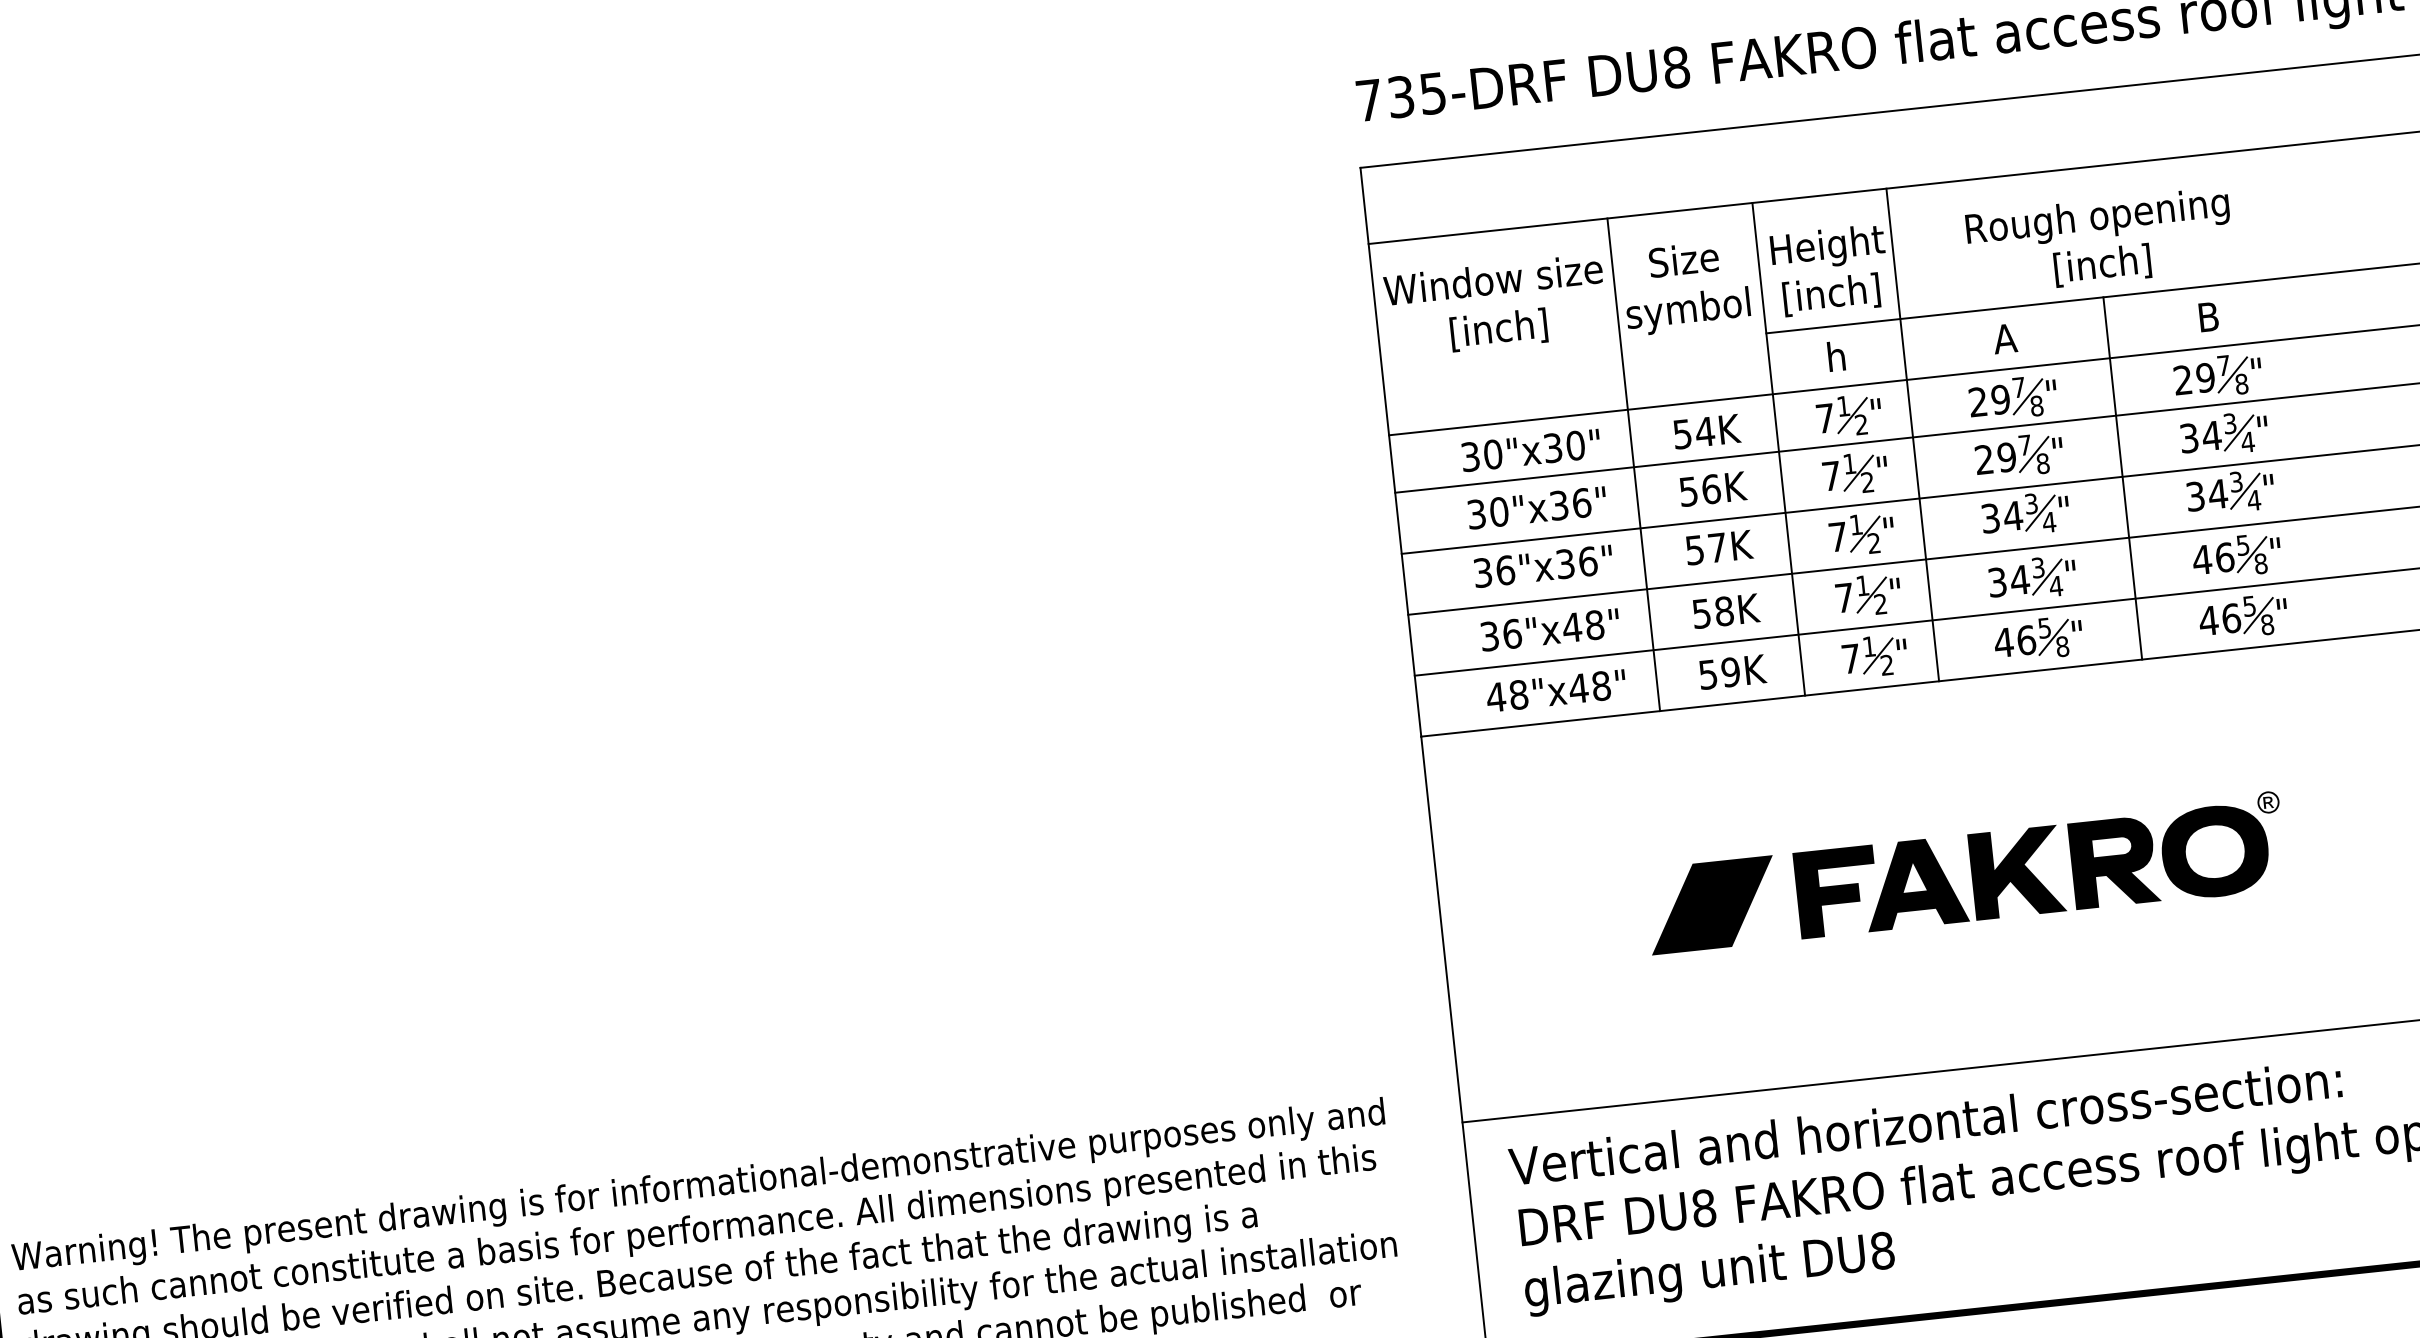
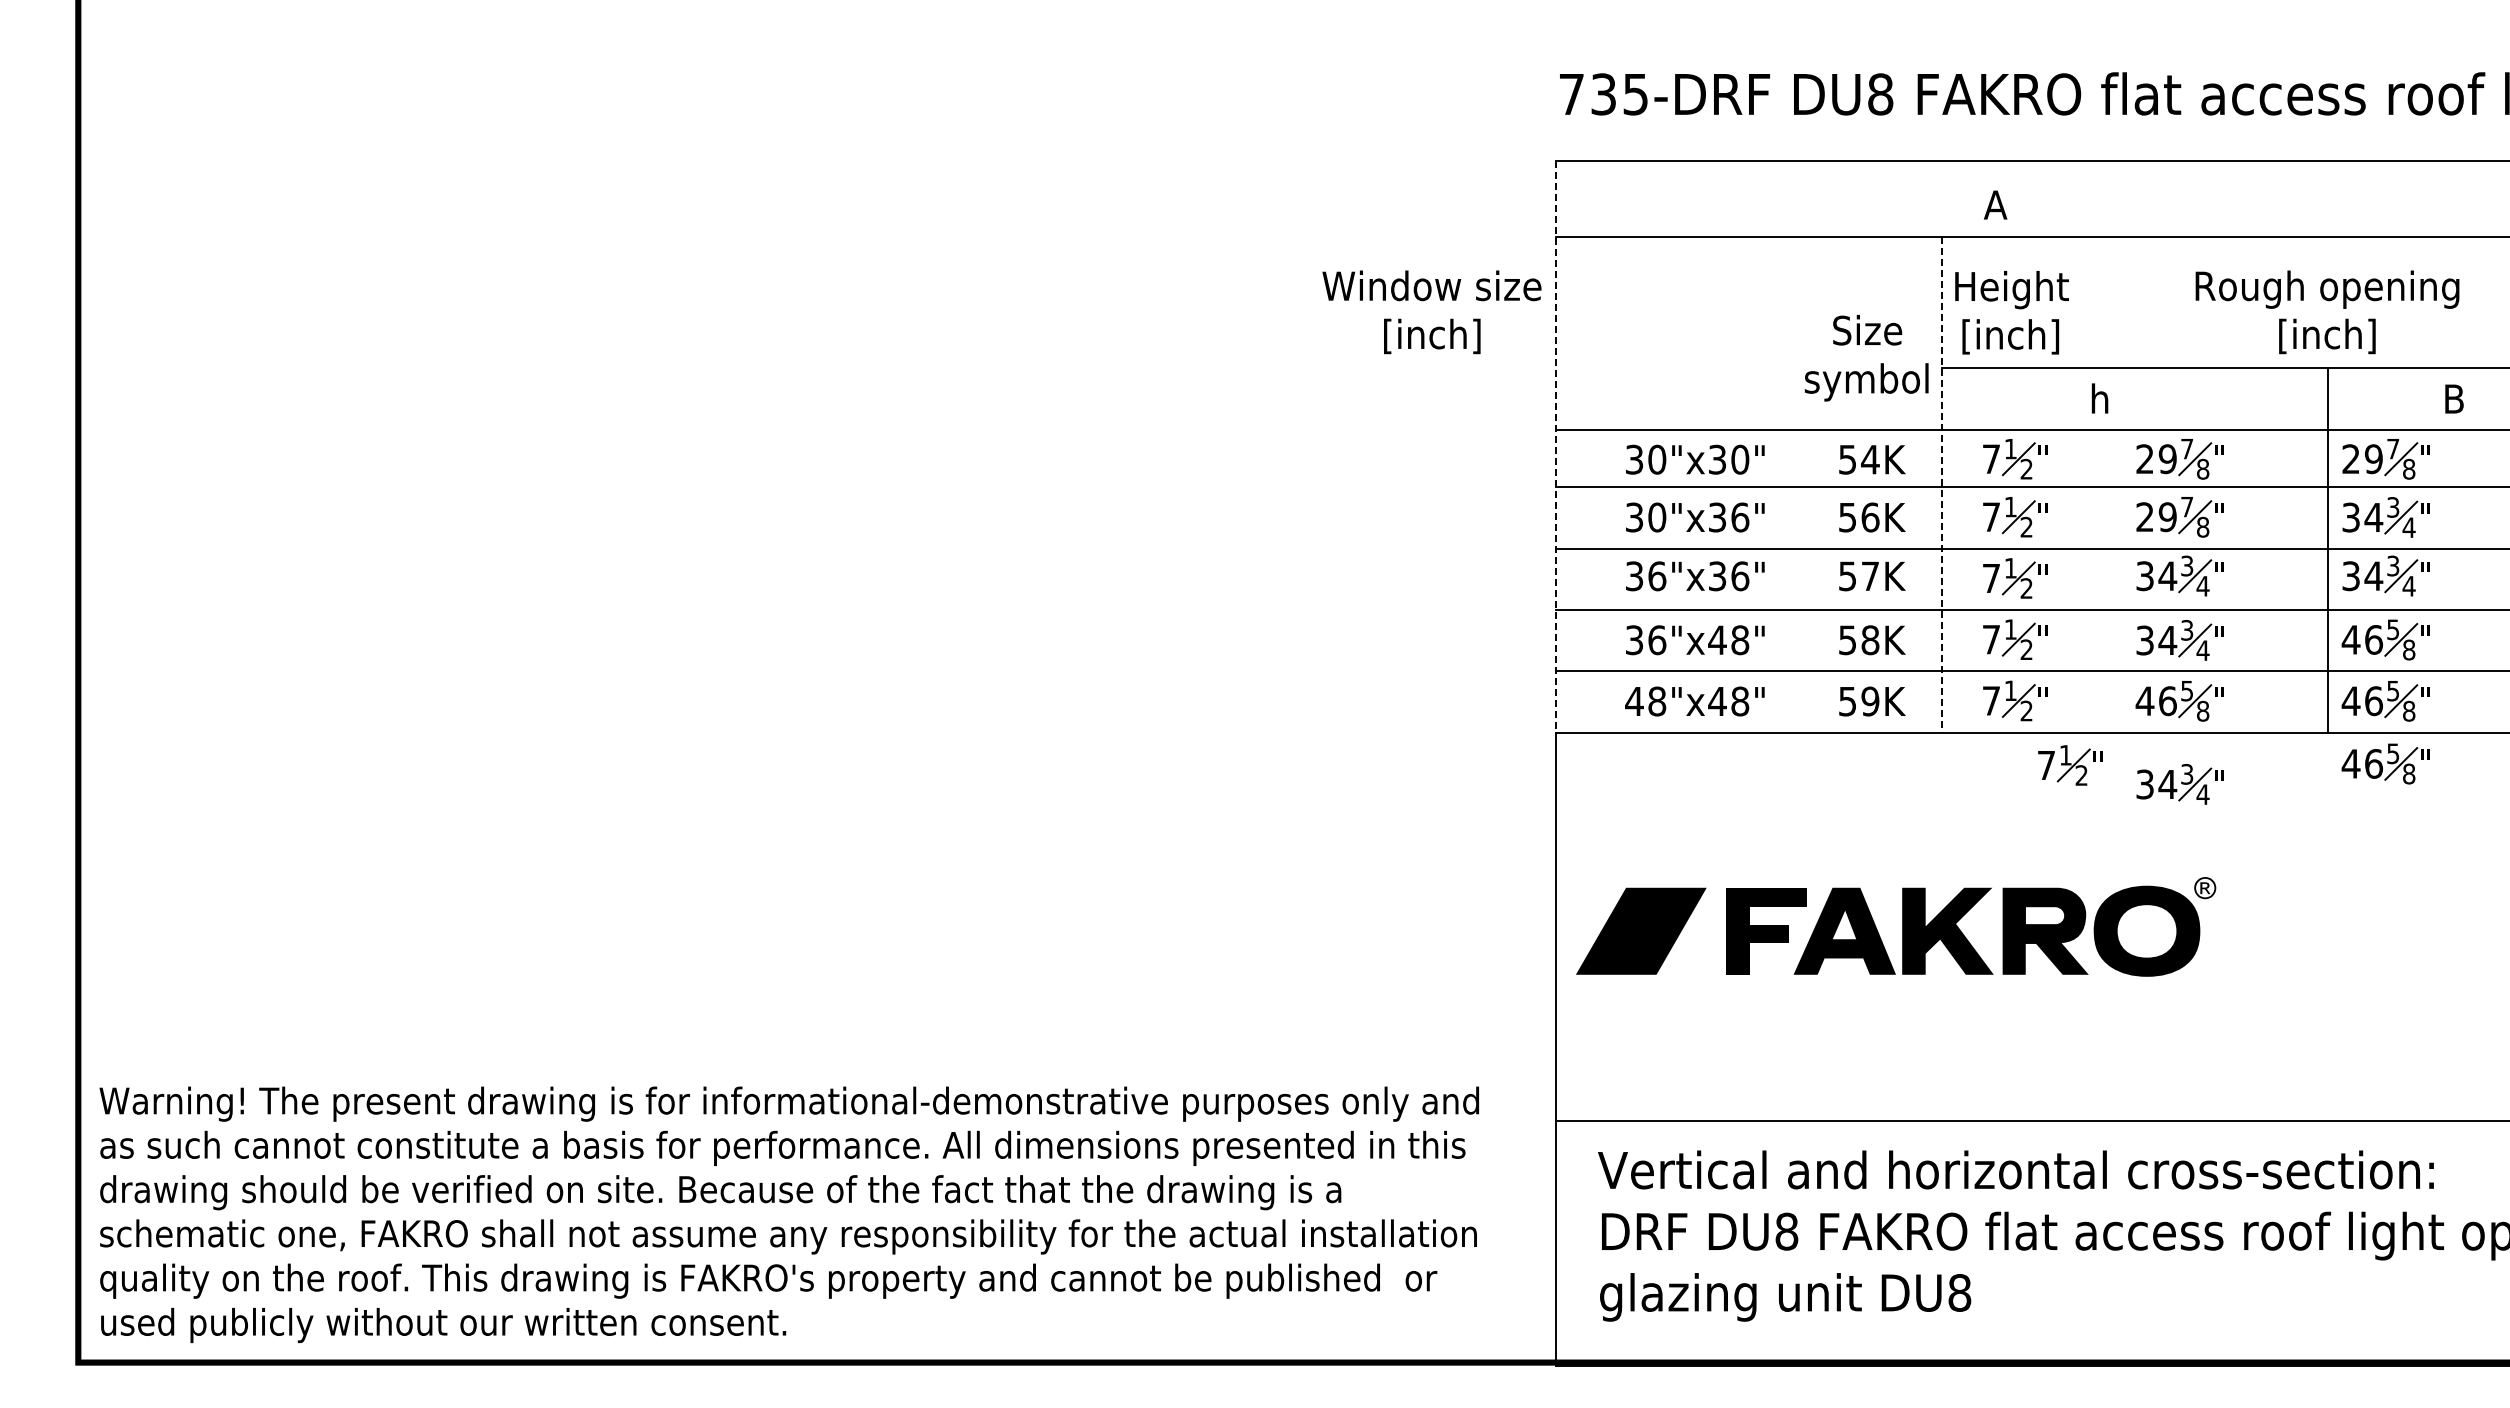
text: (2100, 241) -> (2327, 312), moved
text: (1685, 287) -> (1866, 358), moved
text: (1495, 306) -> (1431, 312), moved
text: (2208, 316) -> (2454, 398), moved
text: (2004, 338) -> (1995, 204), moved
text: (1835, 356) -> (2099, 398), moved
line: (1912, 434) -> (2076, 484), removed
line: (1778, 448) -> (1941, 484), solid -> dashed
line: (1390, 453) -> (1555, 447), solid -> dashed
line: (1633, 464) -> (1795, 484), removed
line: (2122, 478) -> (2327, 550), moved
part: (2249, 679) -> (2385, 763), added
part: (1936, 714) -> (2070, 765), added
part: (2046, 721) -> (2179, 784), added
part: (1965, 873) -> (1896, 926), moved

